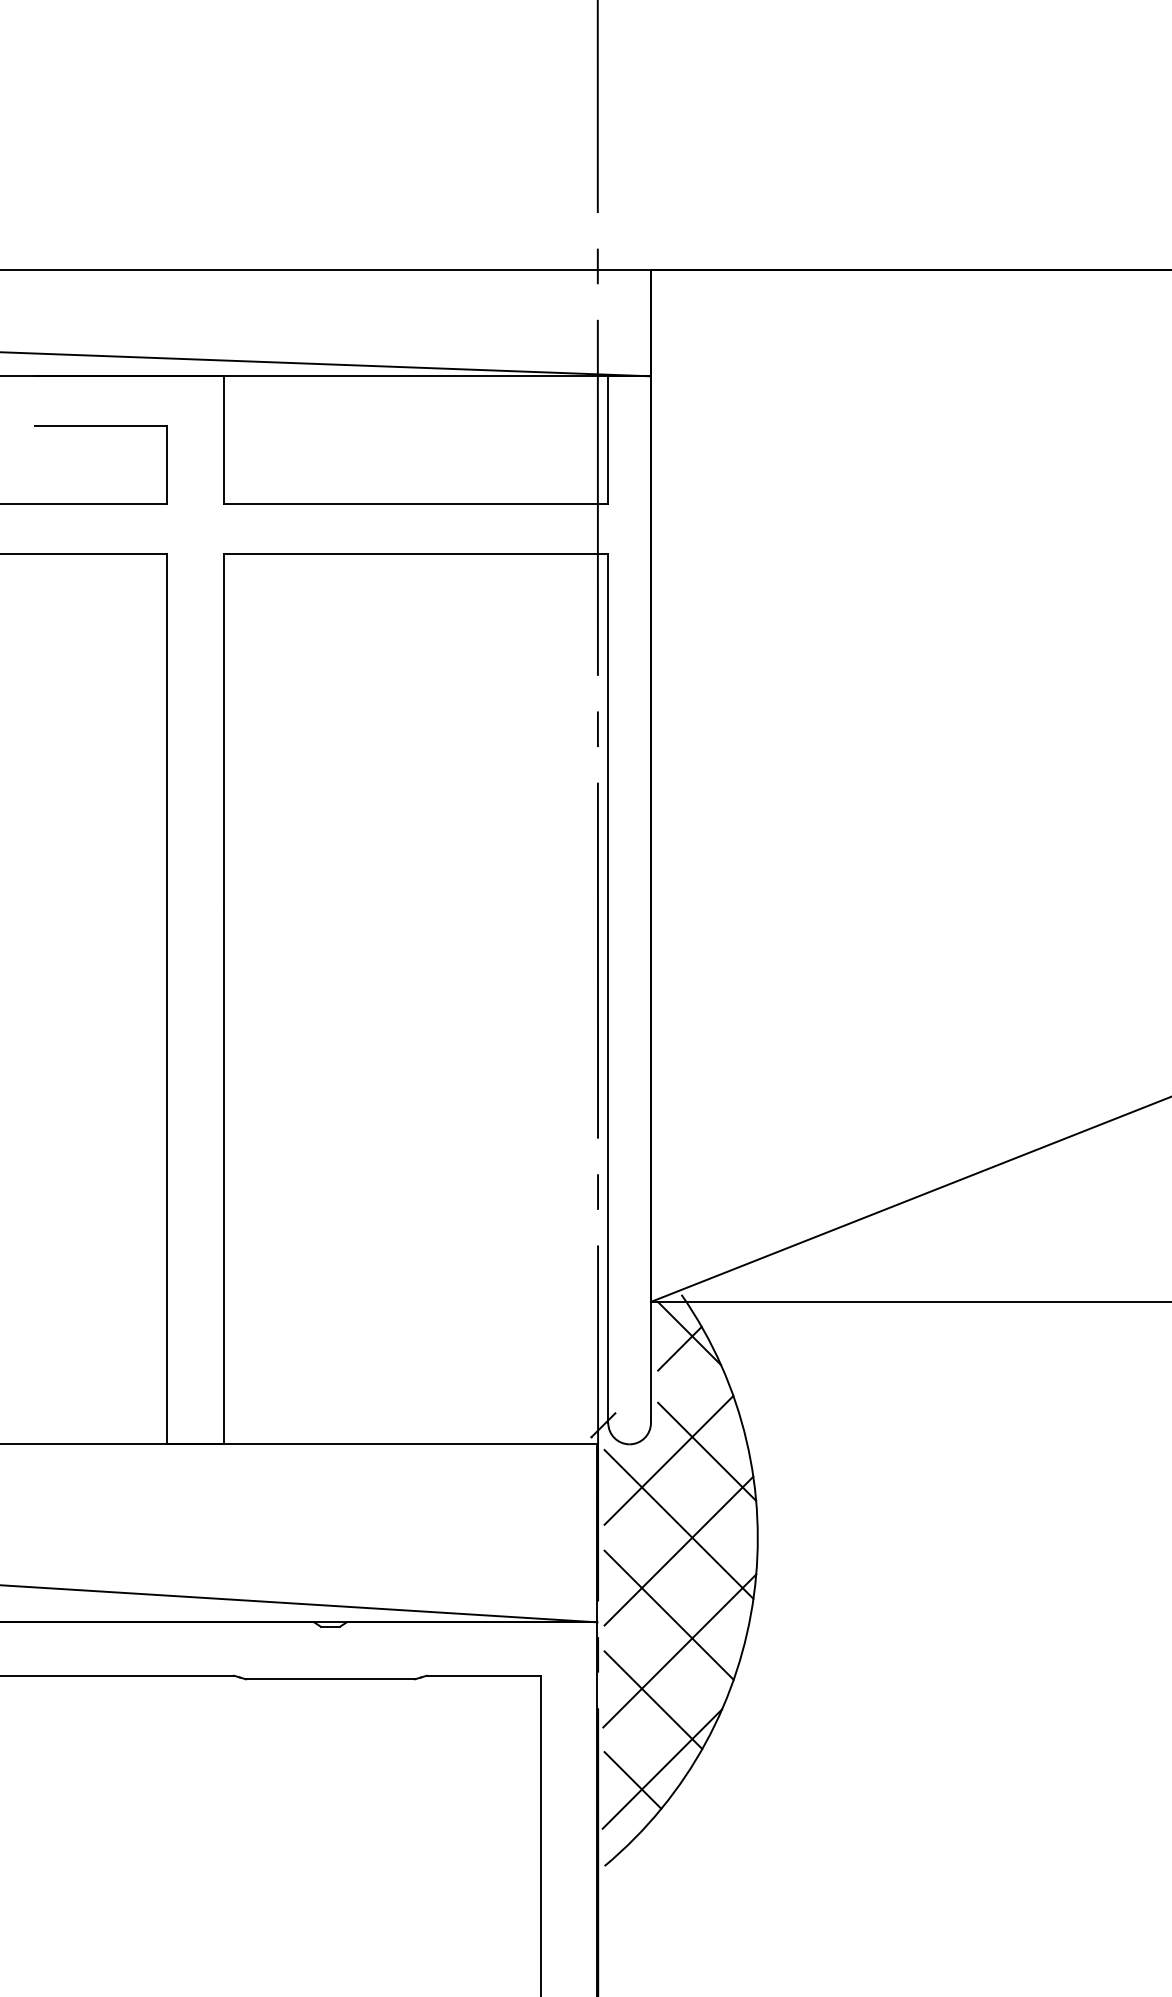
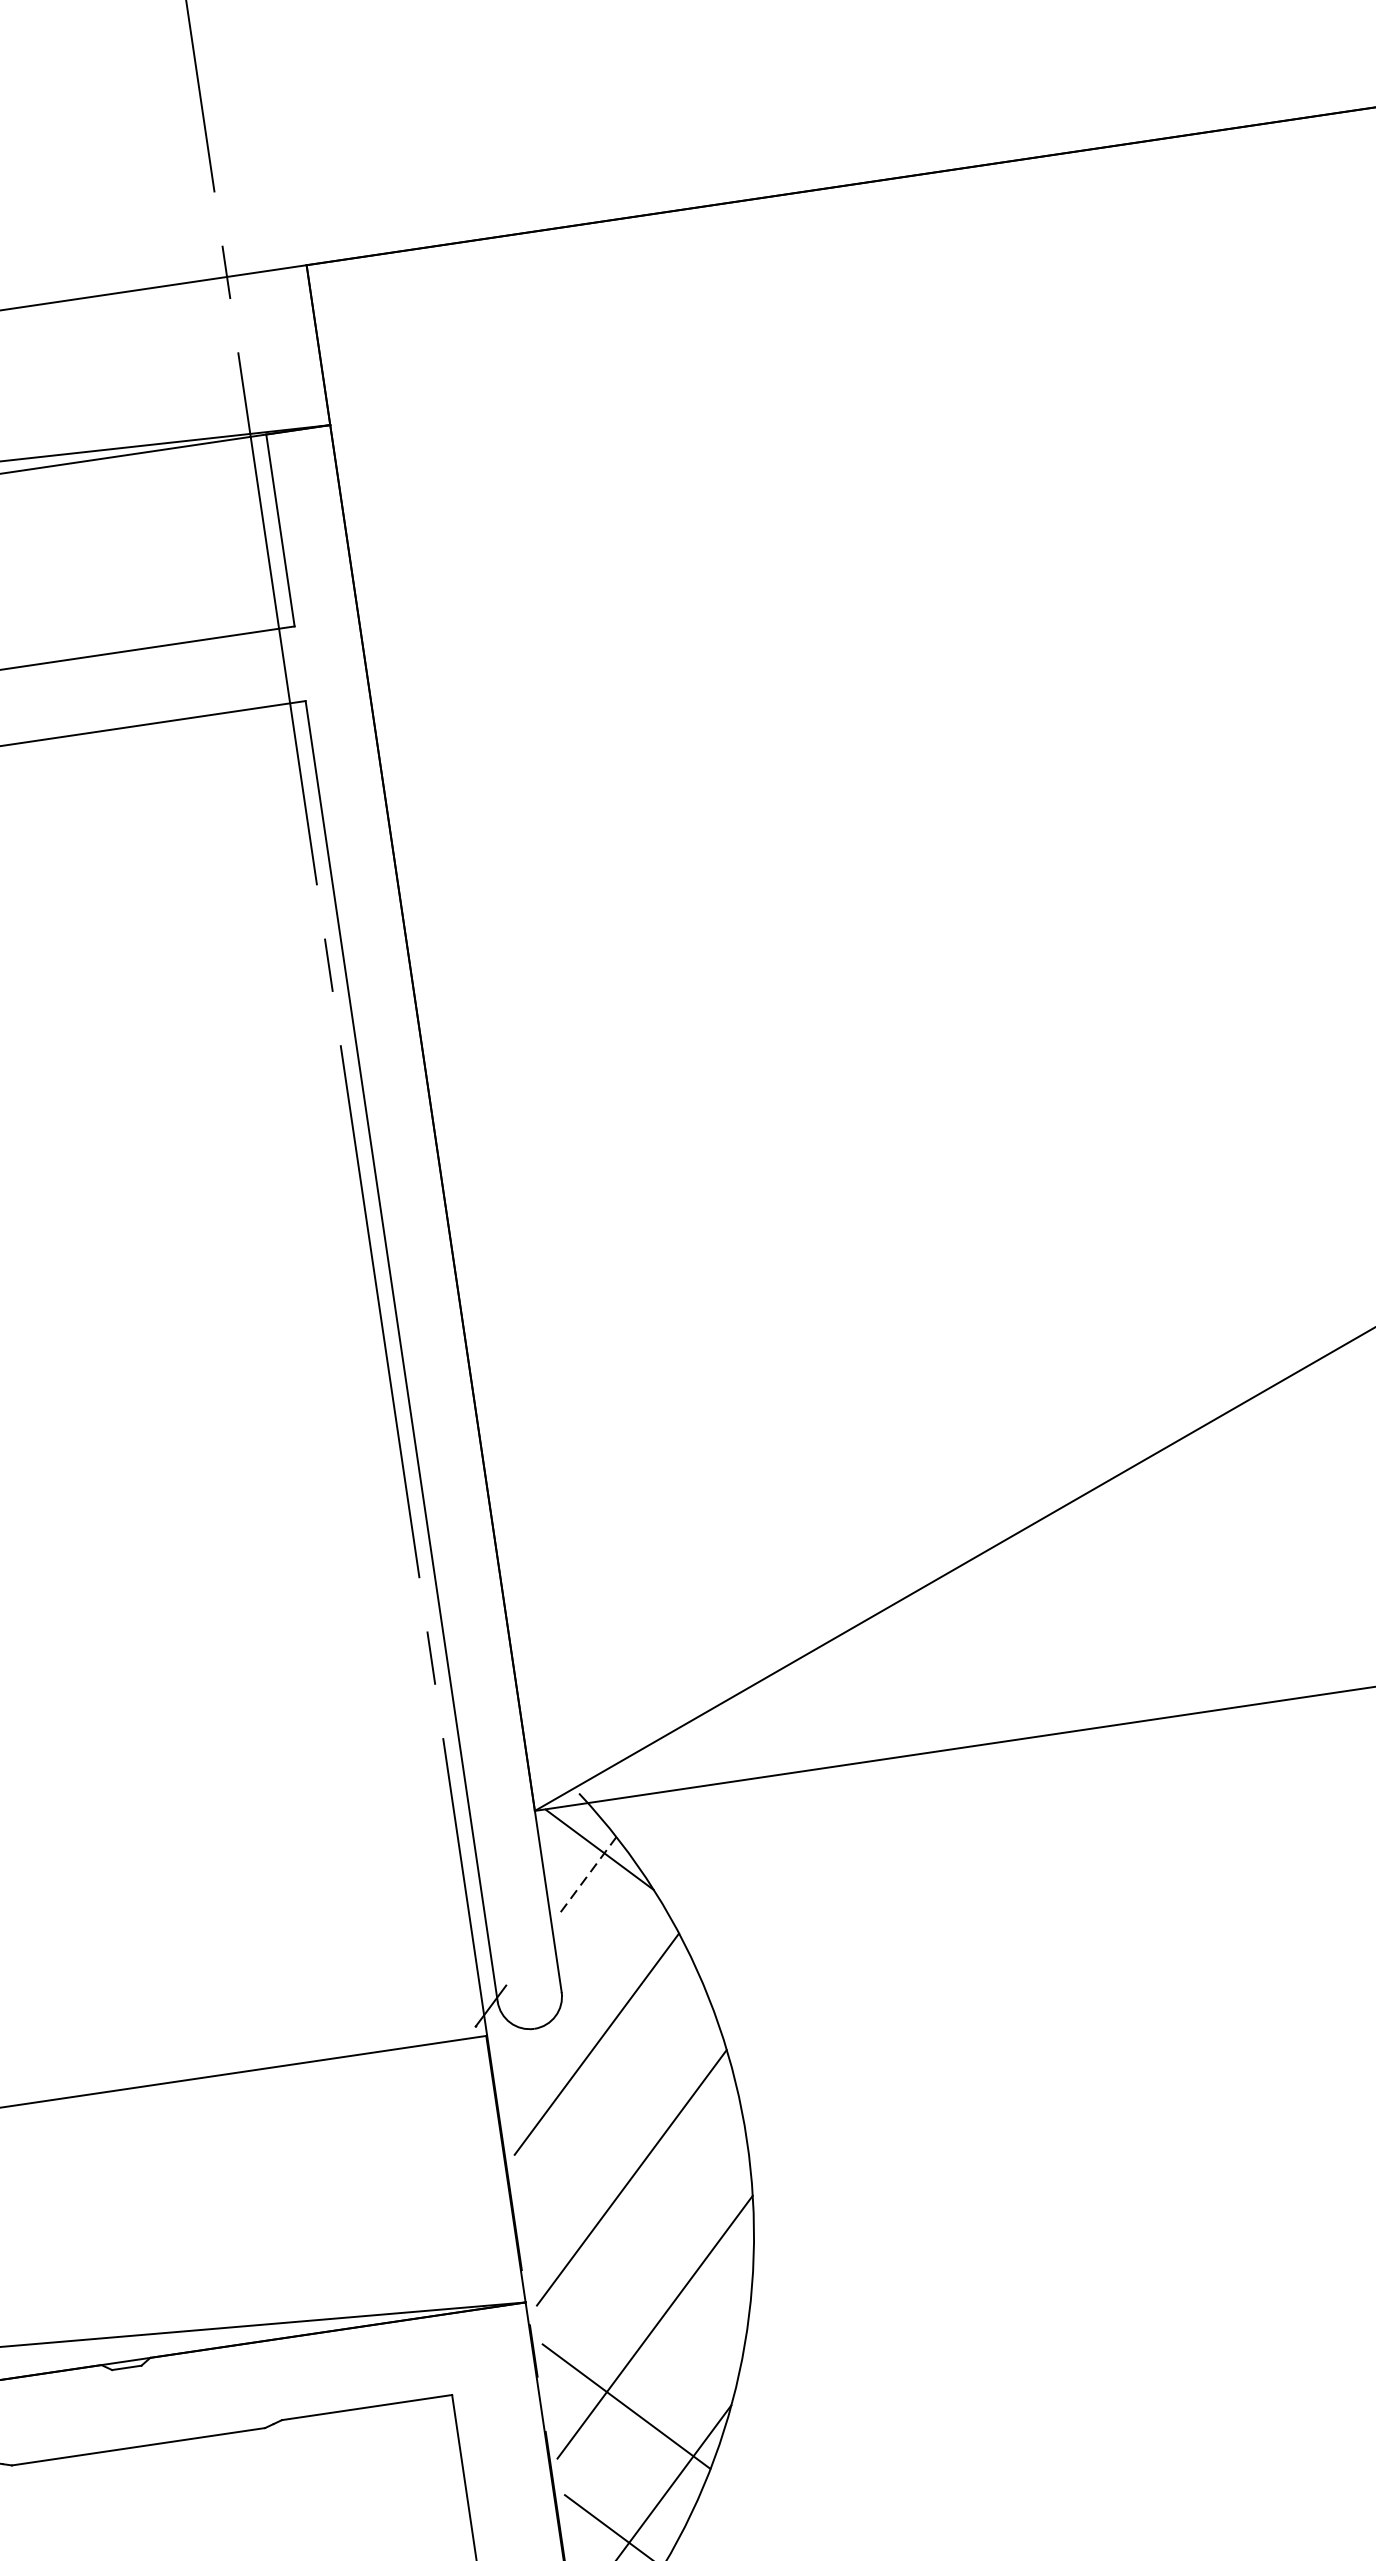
line: (679, 1348) -> (587, 1874), solid -> dashed
line: (707, 1451) -> (652, 2022), removed
line: (678, 1524) -> (625, 2138), removed
line: (668, 1614) -> (630, 2275), removed

